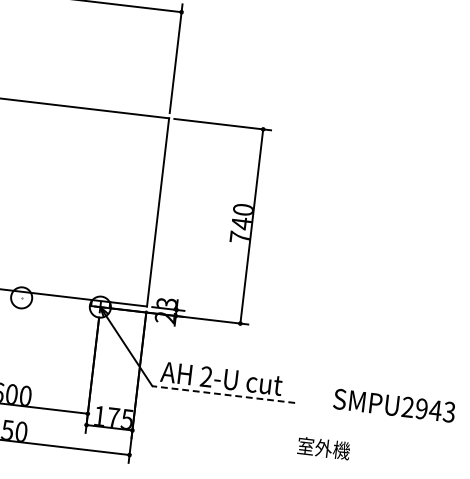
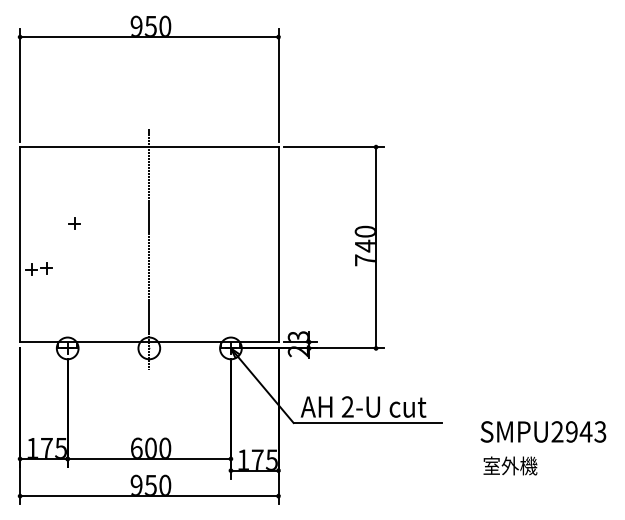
line: (33, 202) -> (149, 249), added
line: (223, 395) -> (367, 423), dashed -> solid
text: (394, 405) -> (543, 431), moved
text: (324, 447) -> (510, 465), moved

